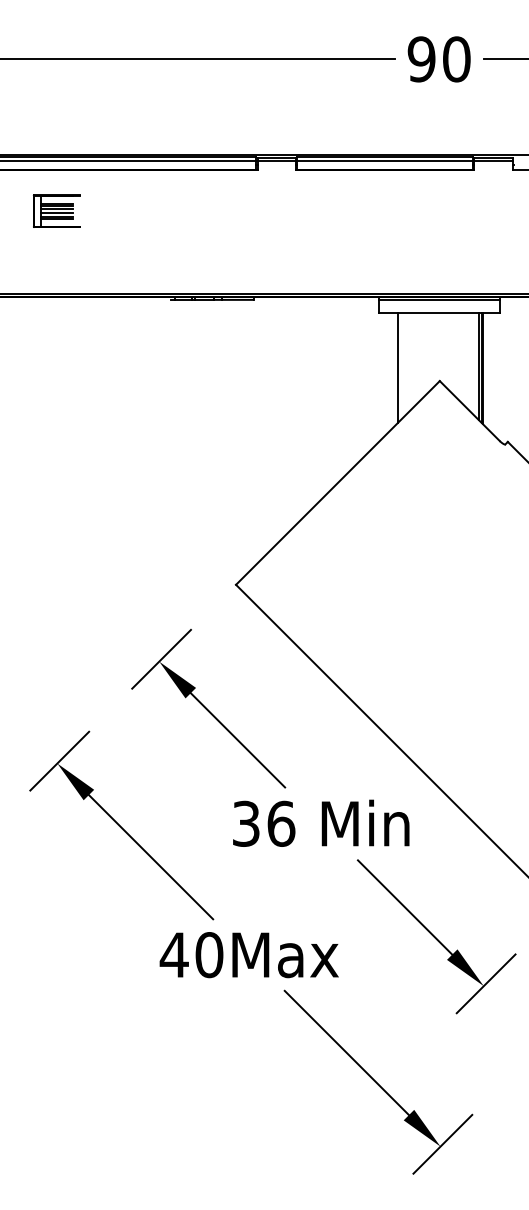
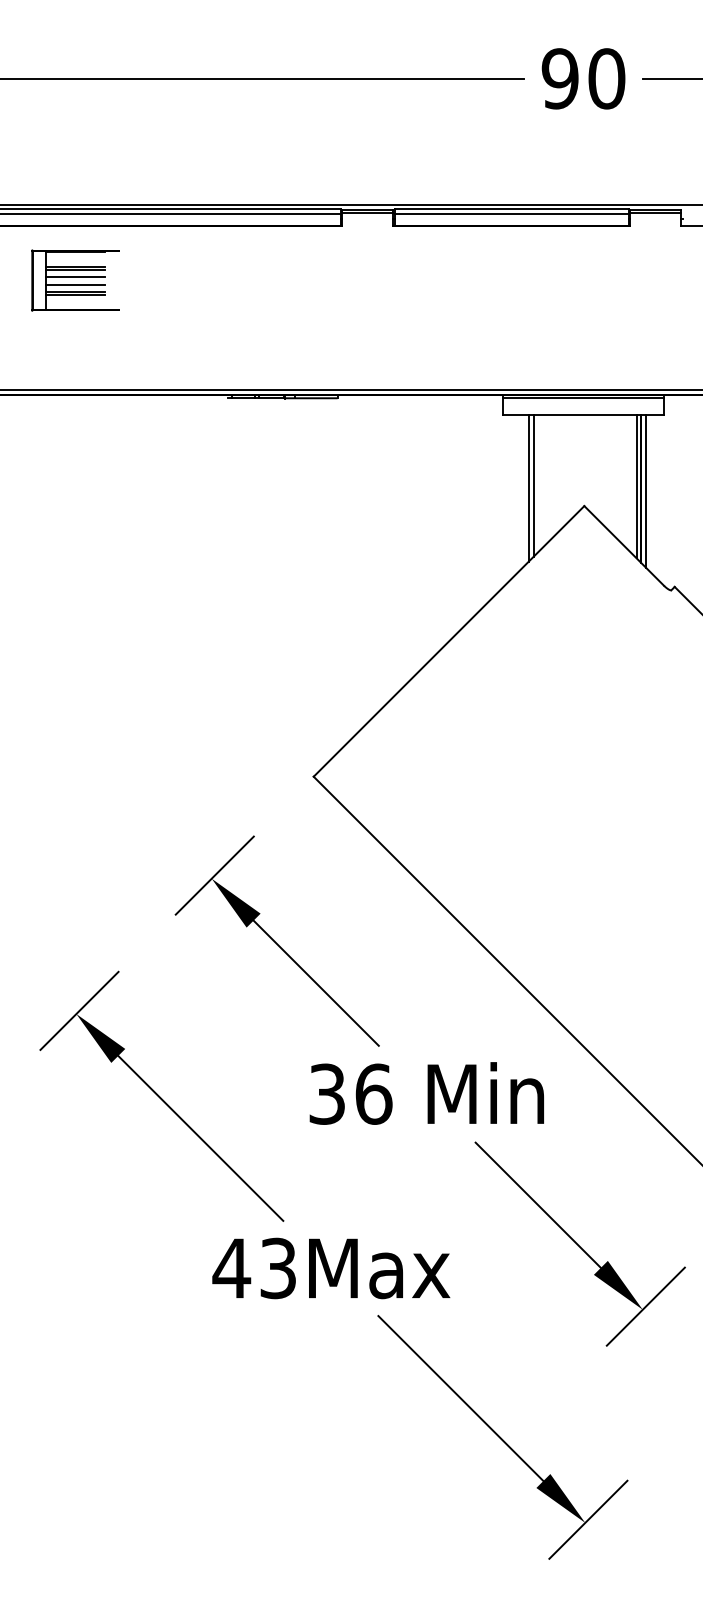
part: (56, 210) -> (75, 279), size x1.43
line: (401, 365) -> (533, 485), added
line: (486, 369) -> (646, 490), added
text: (209, 955) -> (278, 1269), 40Max -> 43Max

